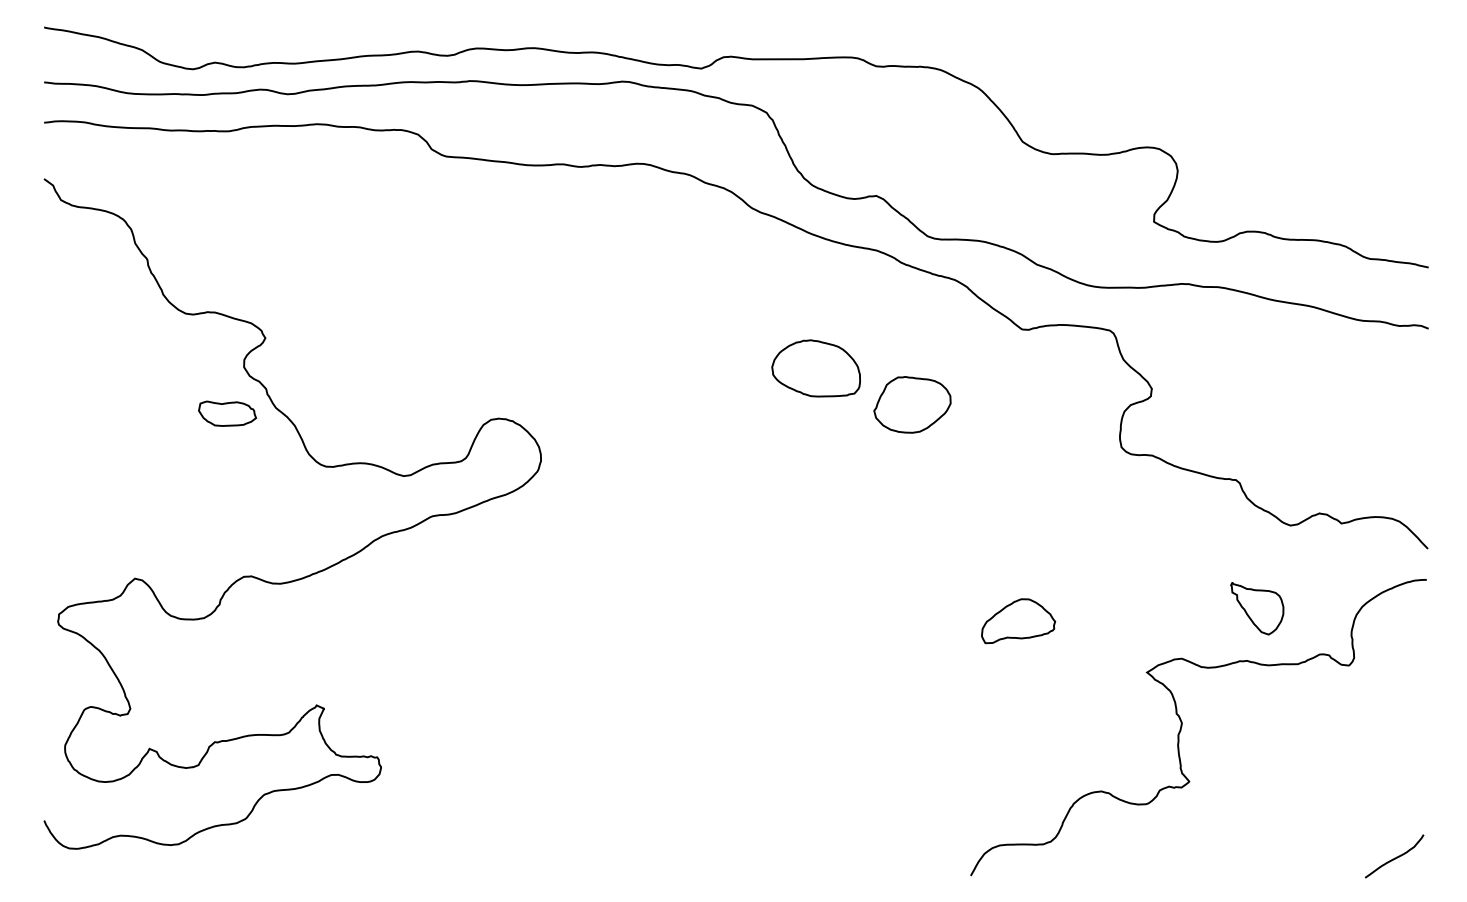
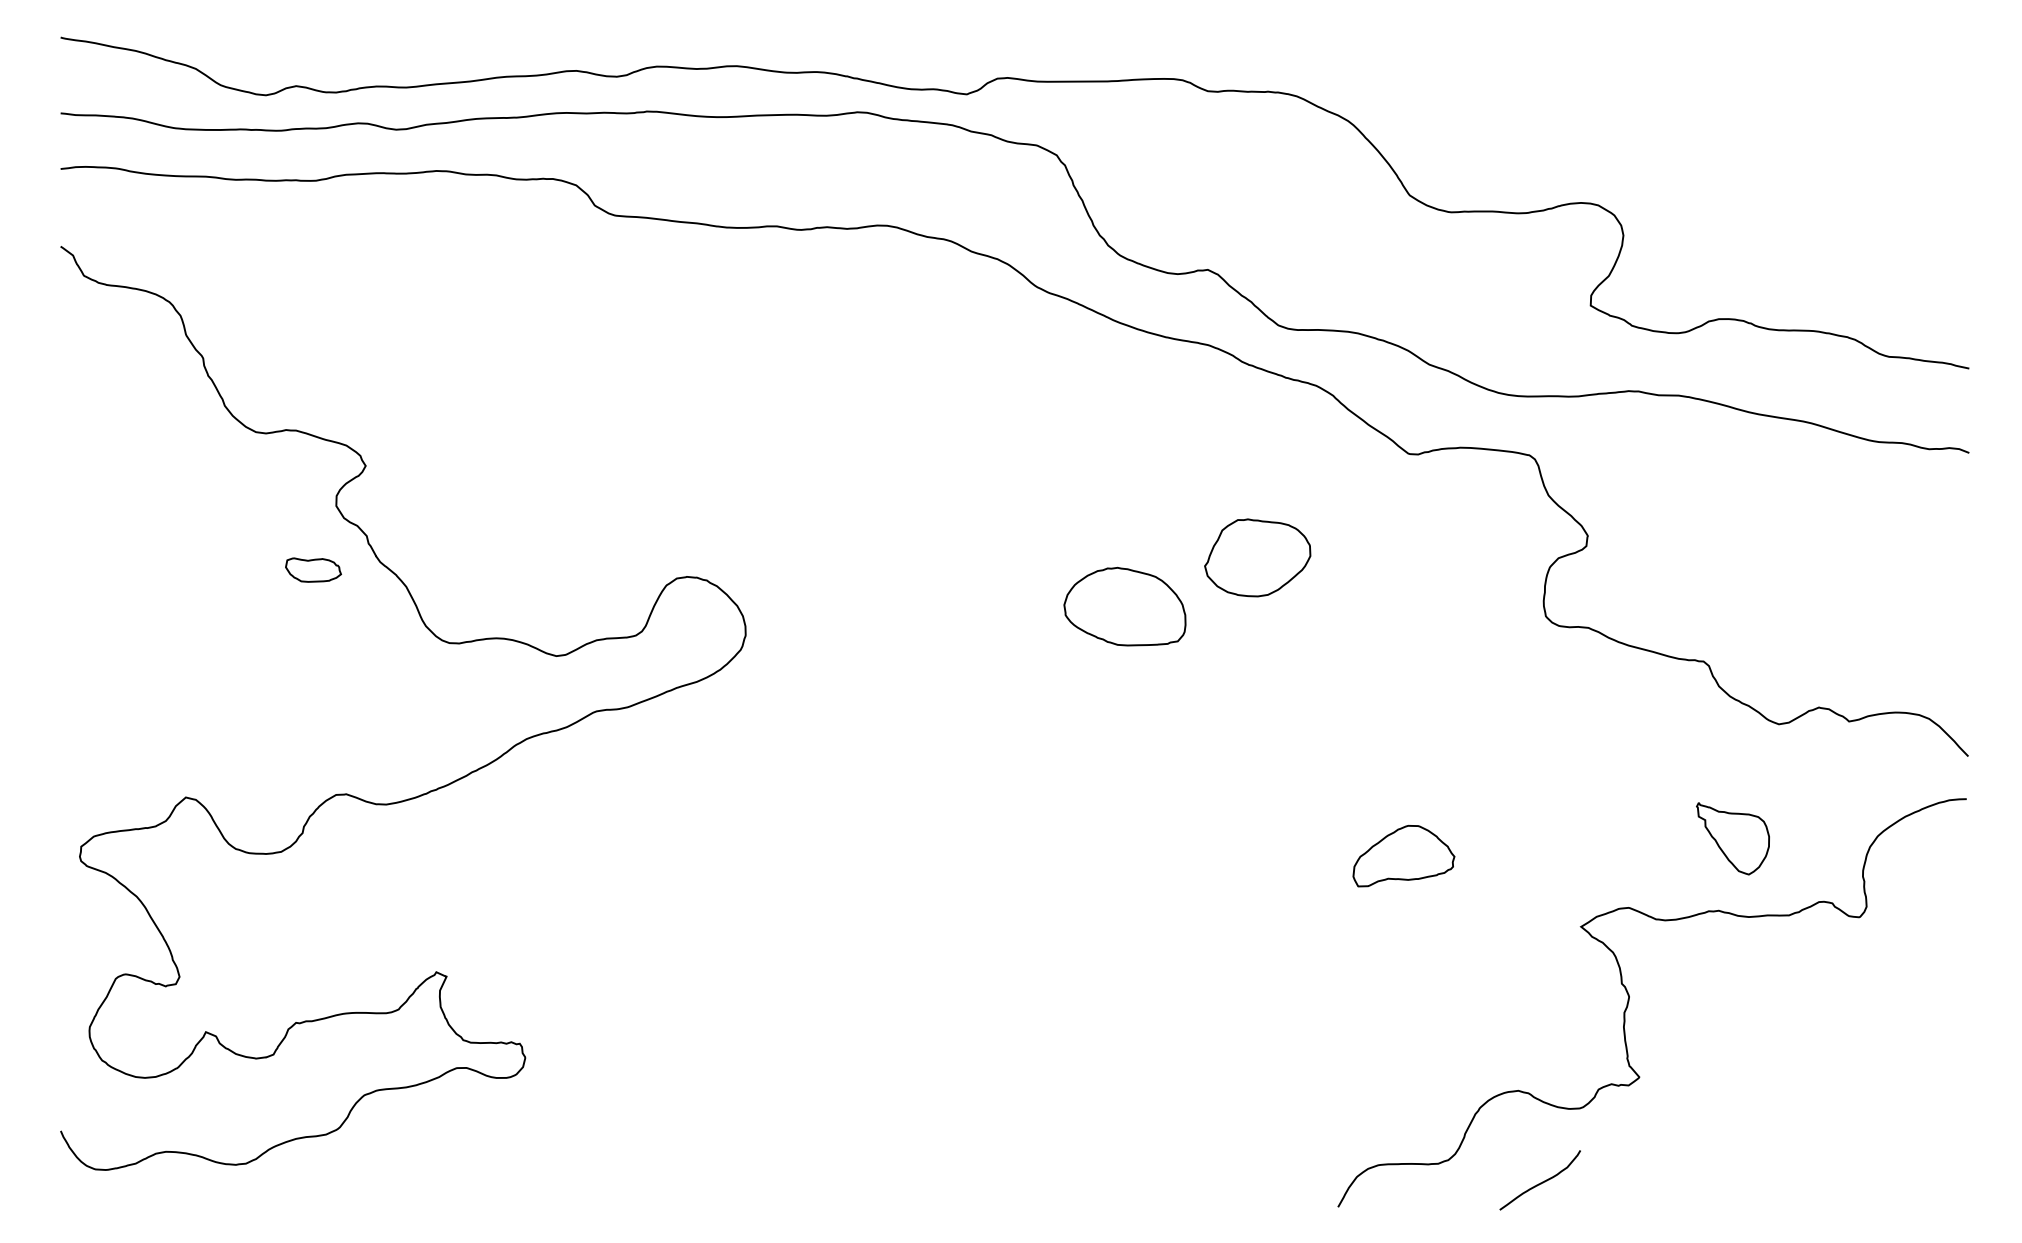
part: (815, 368) -> (1124, 606), moved
part: (227, 413) -> (313, 569), size x0.7
curve: (1394, 857) -> (1540, 1182), moved

